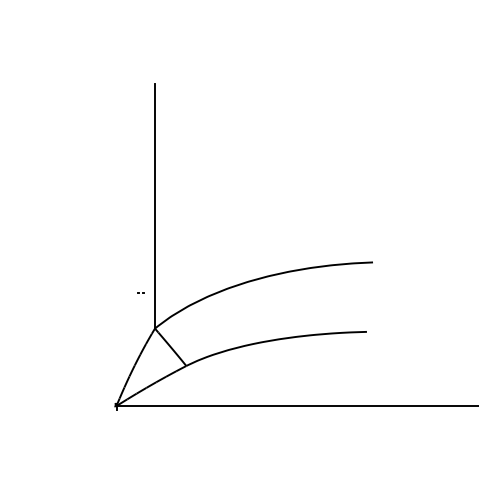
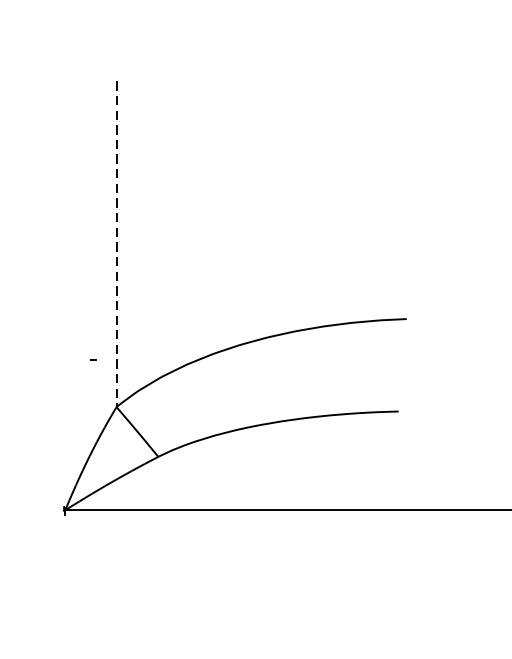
line: (154, 206) -> (115, 244), solid -> dashed

